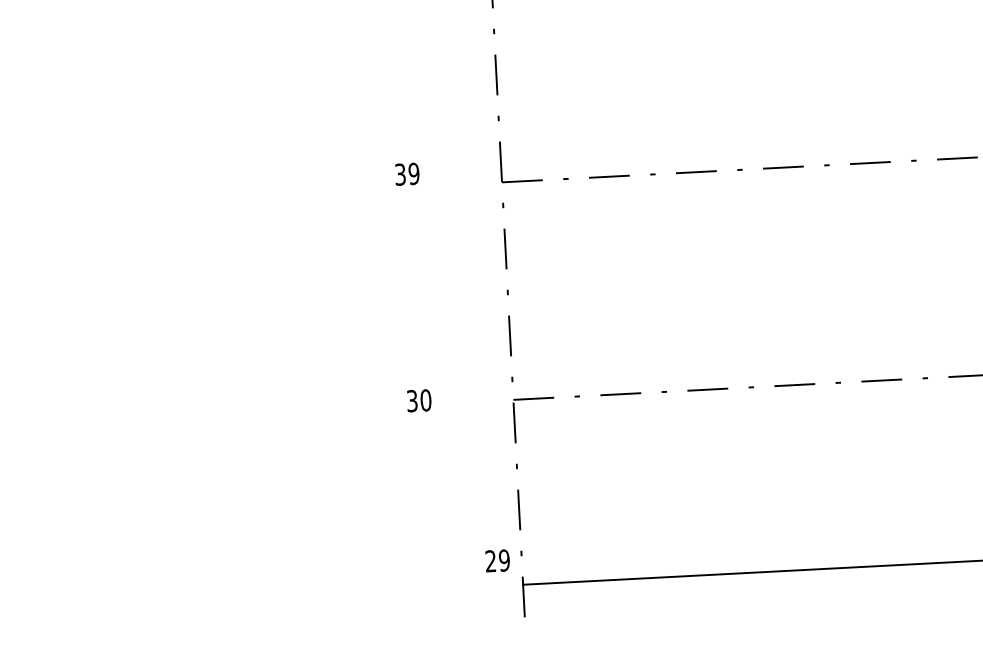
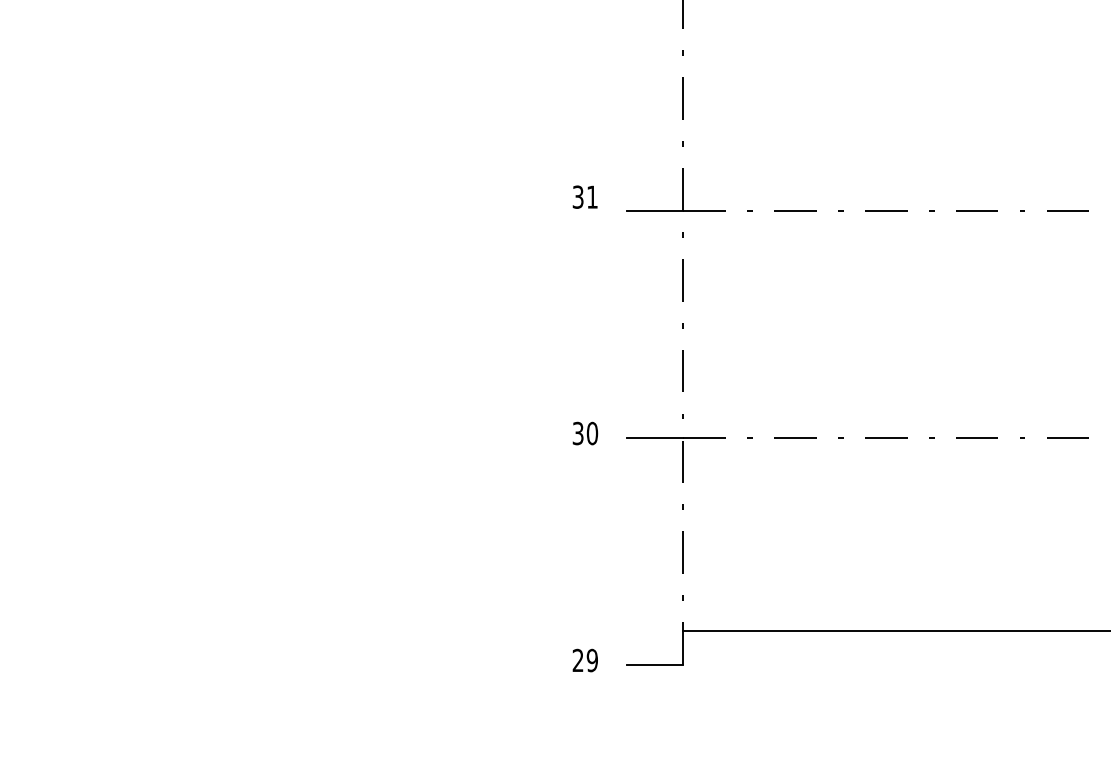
text: (413, 173) -> (591, 196), 39 -> 31
line: (474, 183) -> (654, 210), added
line: (485, 401) -> (654, 437), added
text: (496, 560) -> (584, 660), moved
line: (497, 618) -> (654, 664), added

